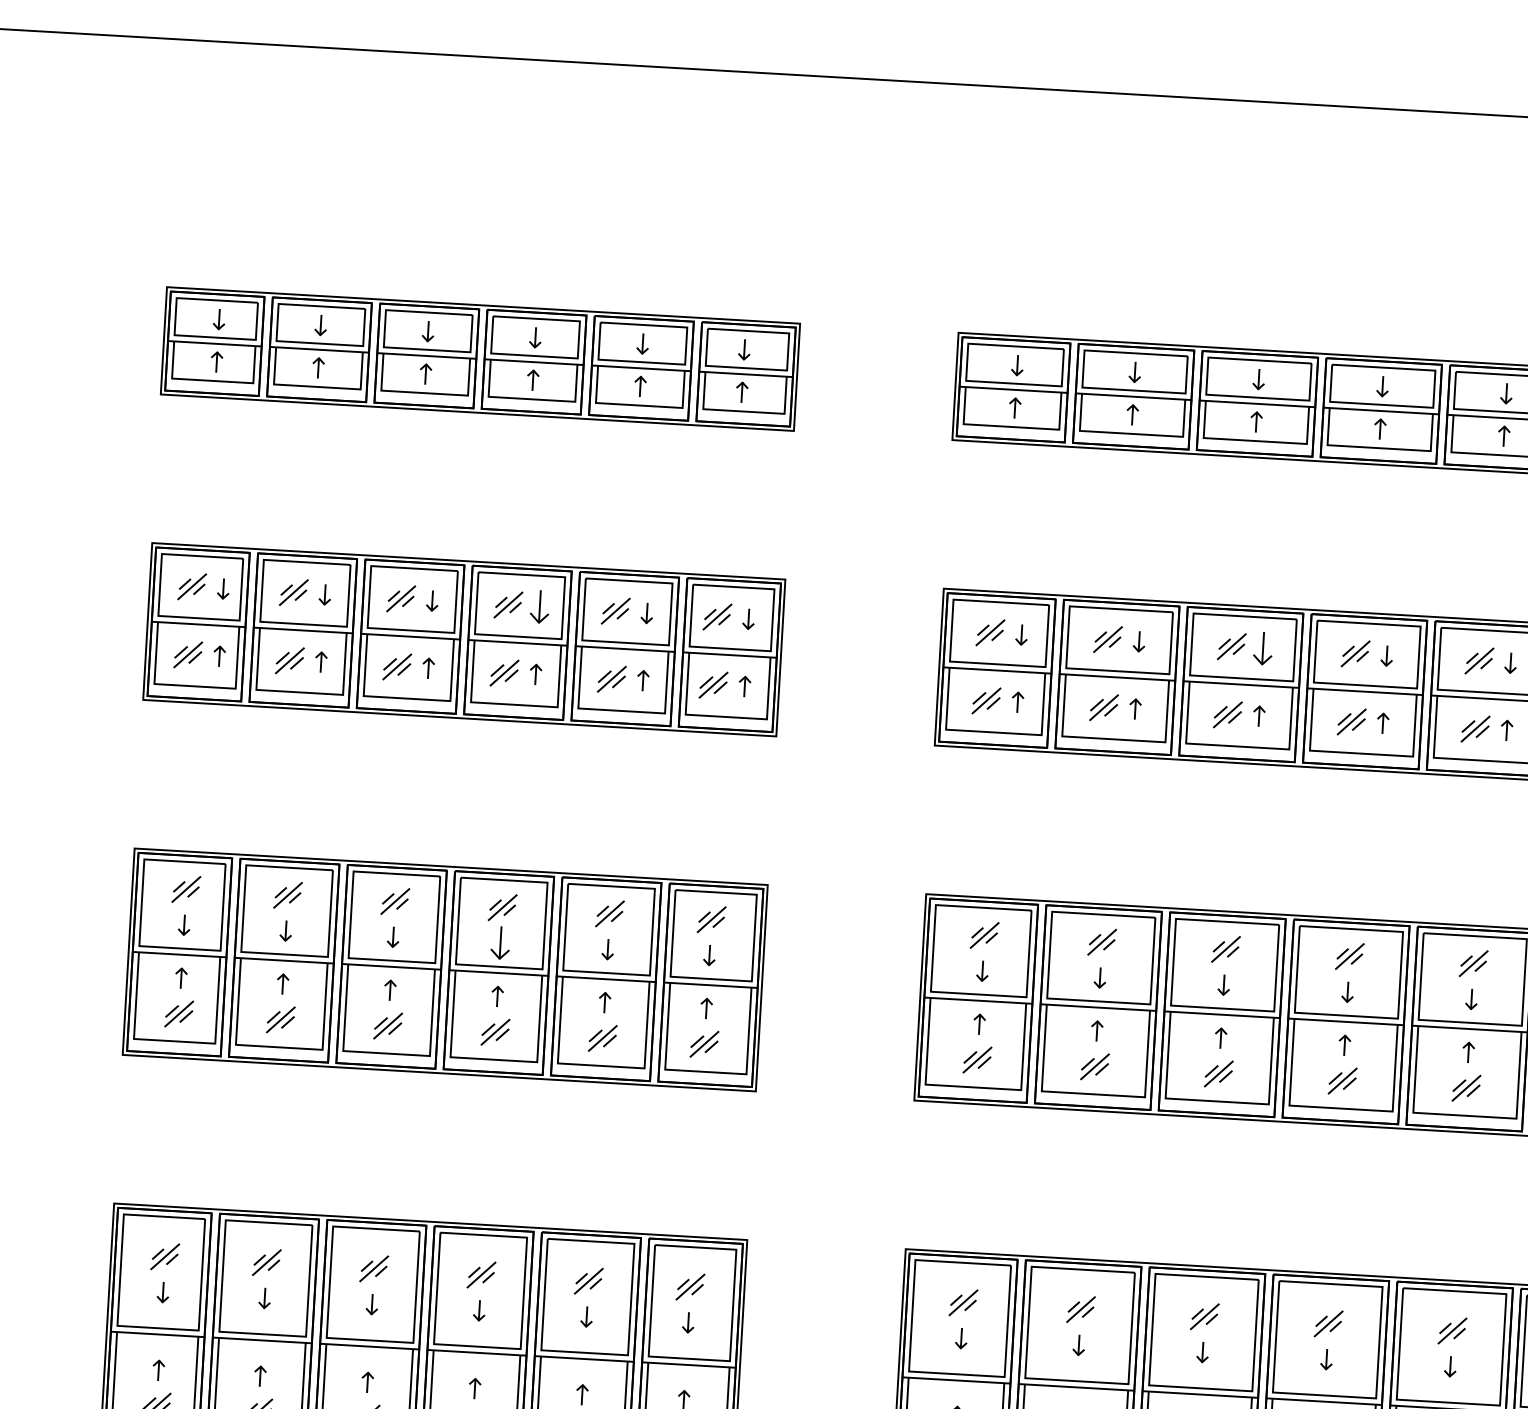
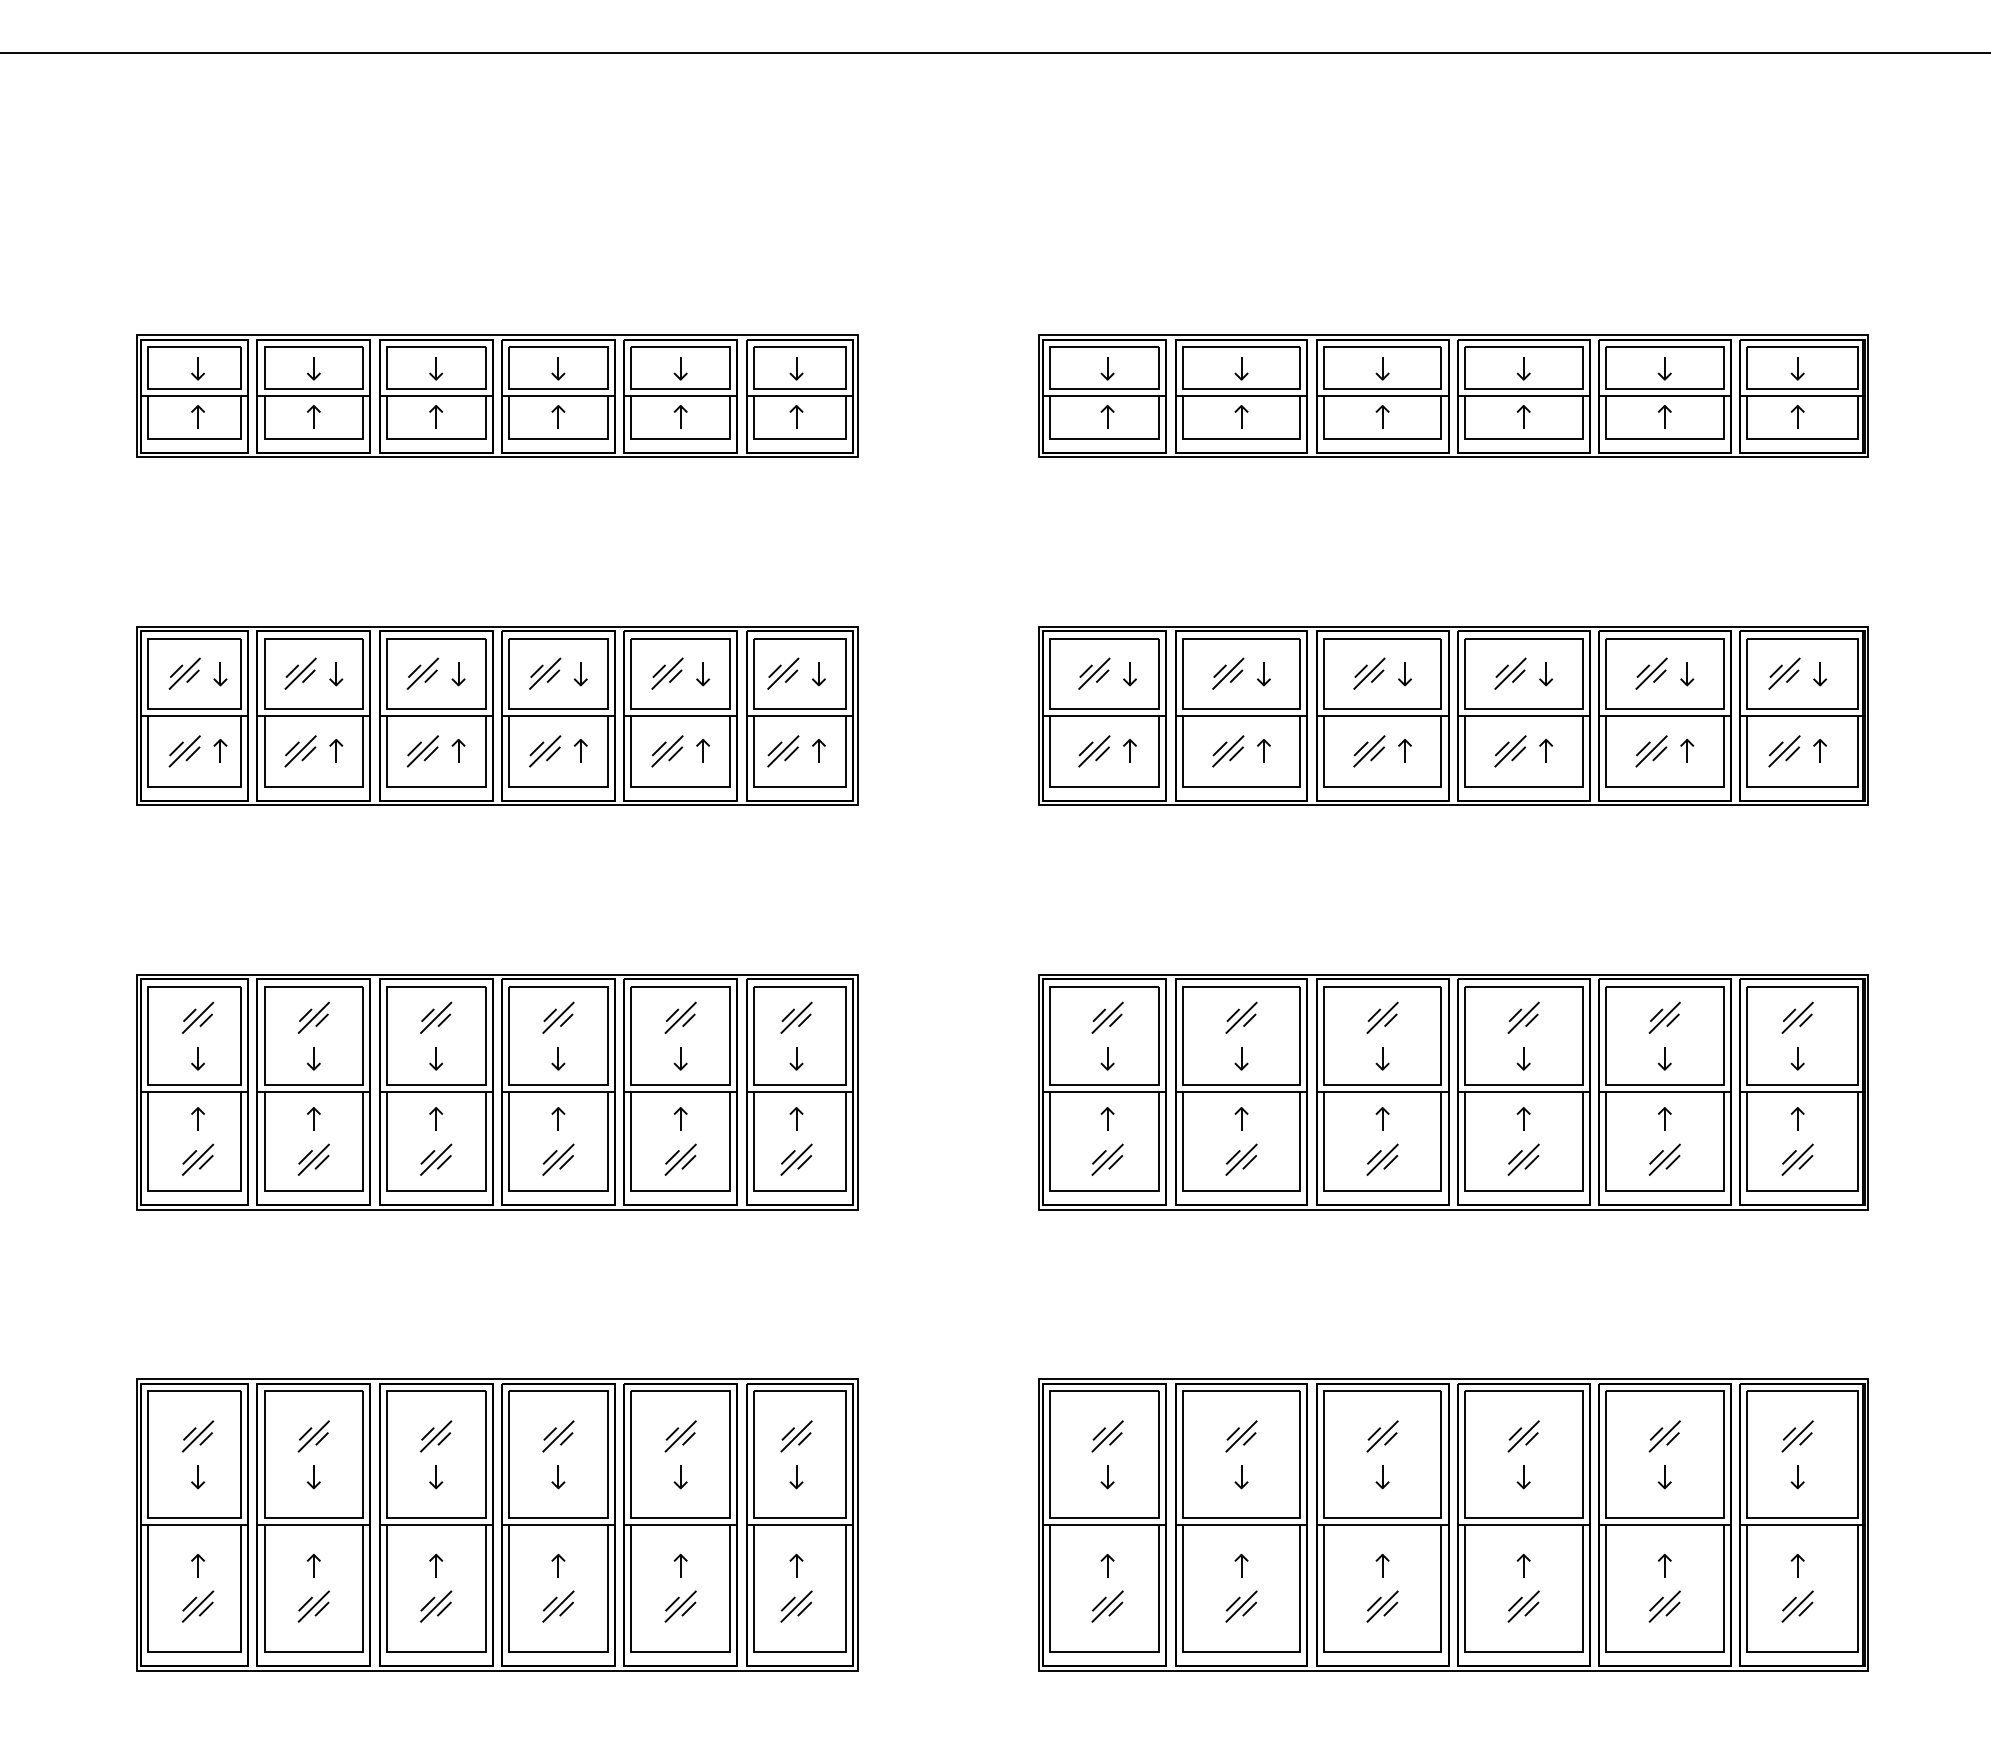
part: (539, 607) -> (580, 674), size x0.62
part: (1262, 649) -> (1404, 674), size x0.62
part: (500, 943) -> (558, 1058), size x0.62

